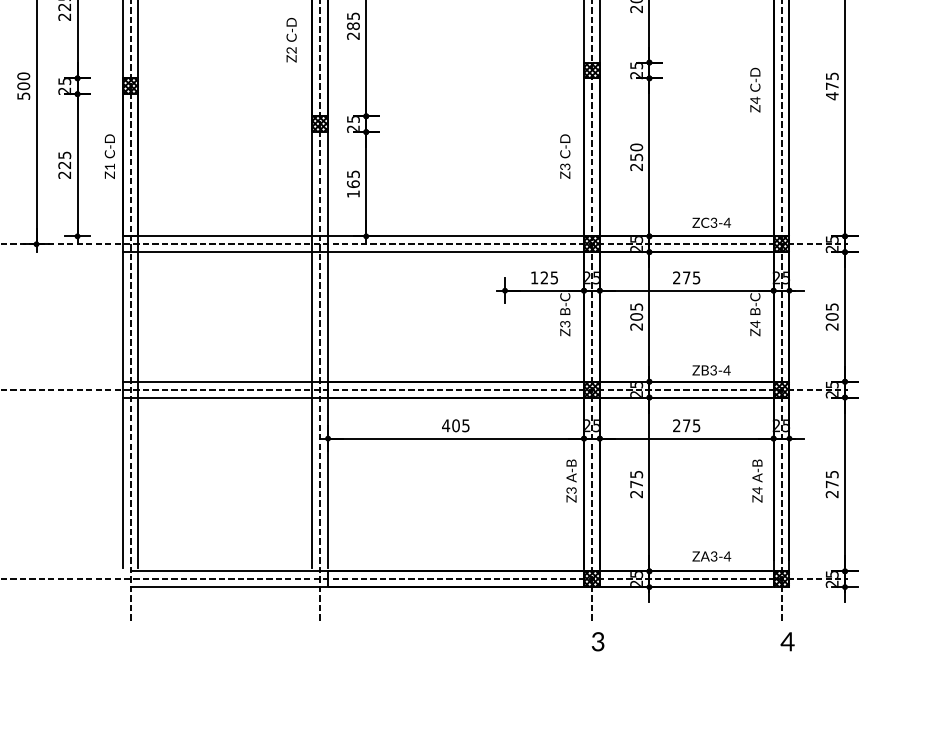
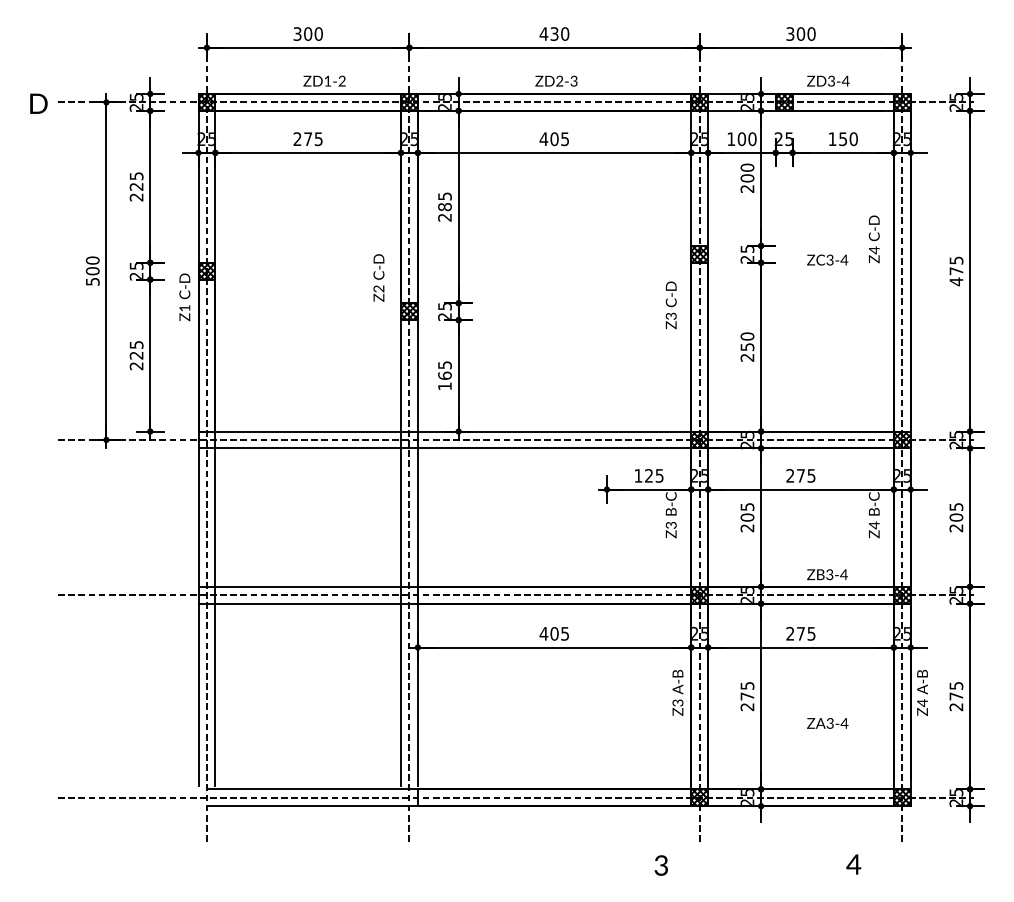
text: (291, 39) -> (378, 277), moved
text: (754, 90) -> (873, 239), moved
text: (109, 156) -> (184, 297), moved
text: (564, 156) -> (670, 305), moved
text: (711, 222) -> (827, 259), moved
text: (757, 480) -> (922, 692), moved
text: (711, 556) -> (827, 723), moved
text: (597, 641) -> (660, 865), moved
text: (787, 641) -> (853, 864), moved

